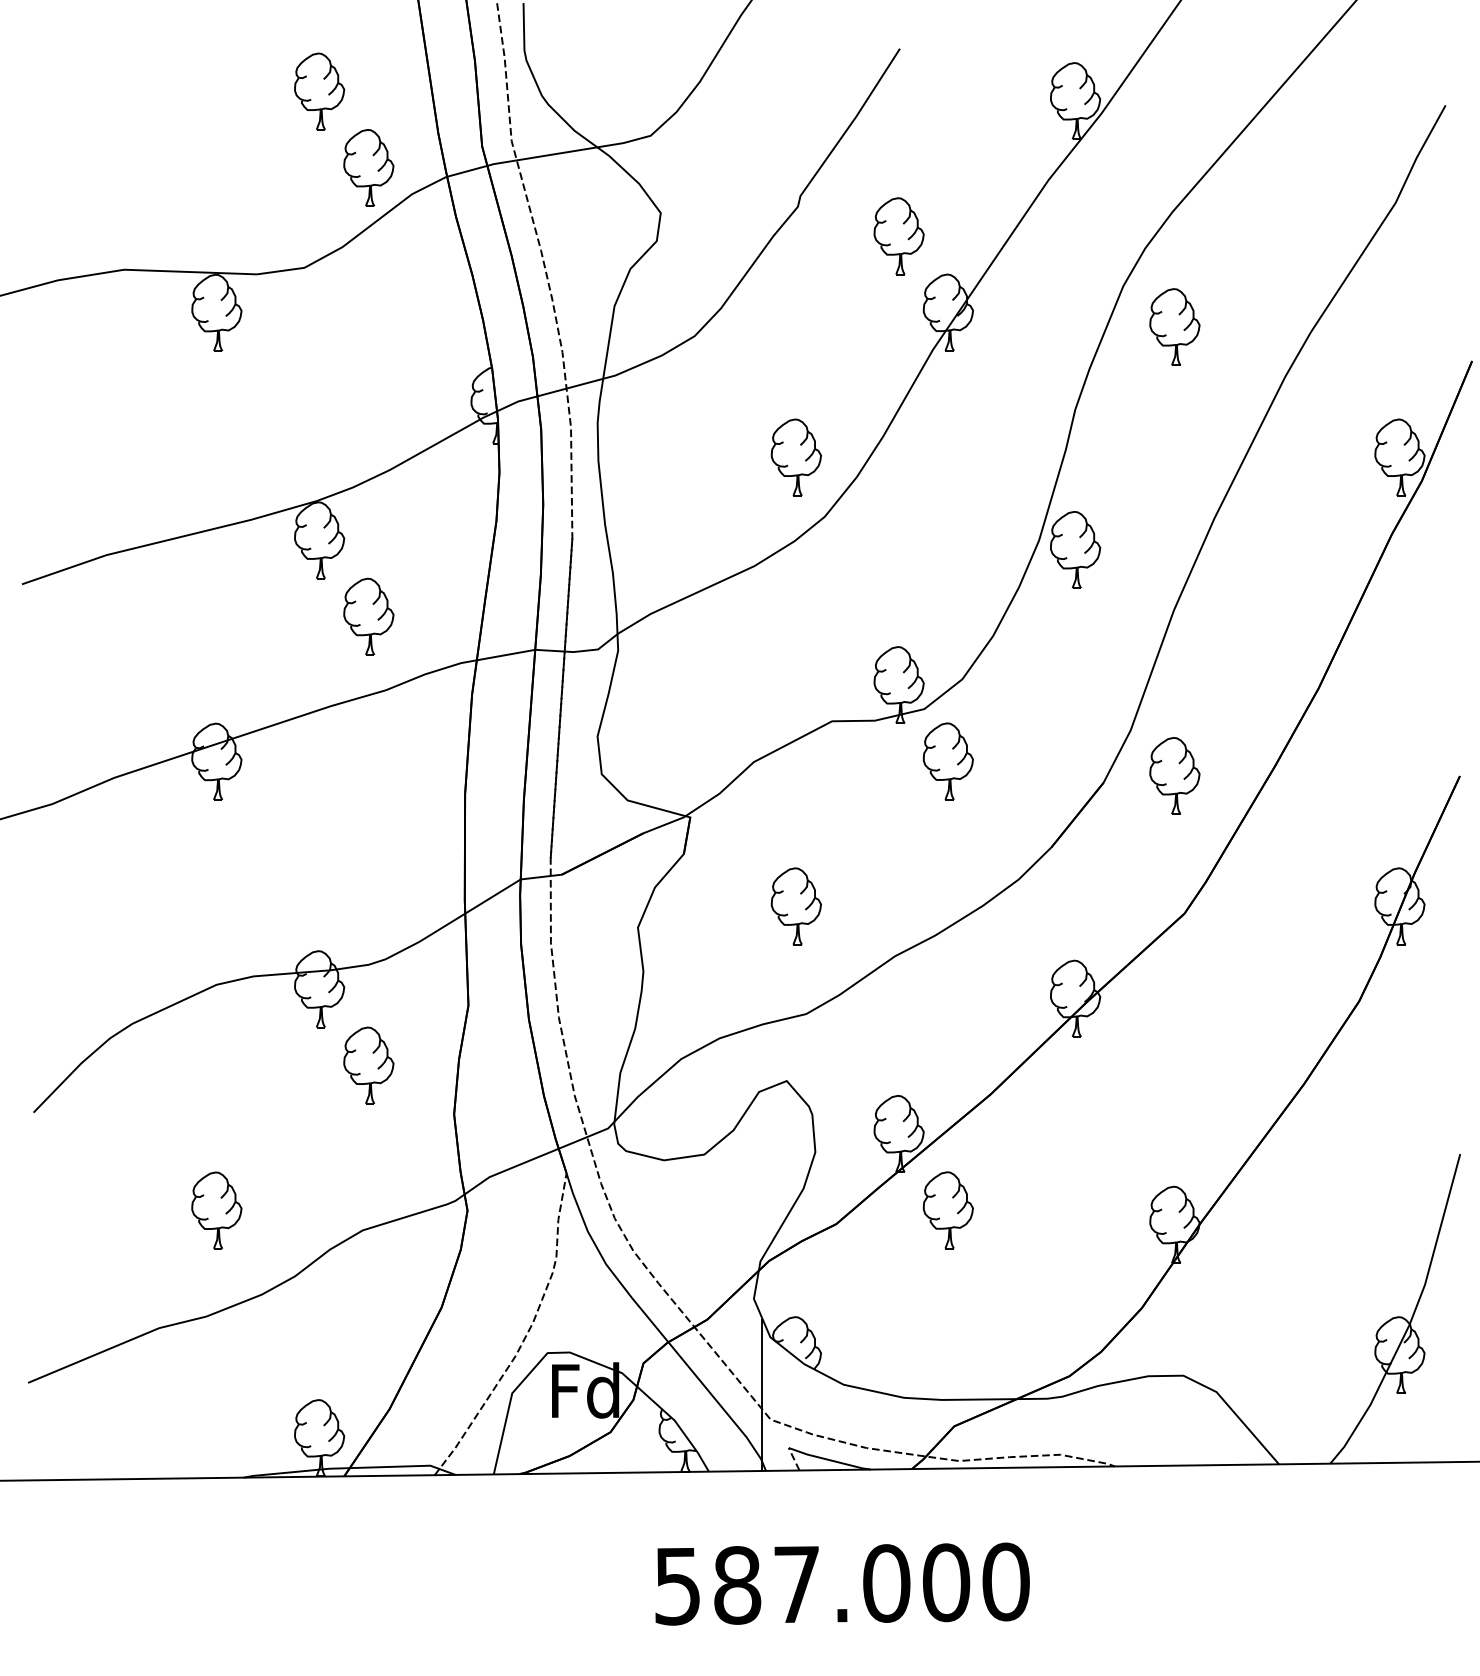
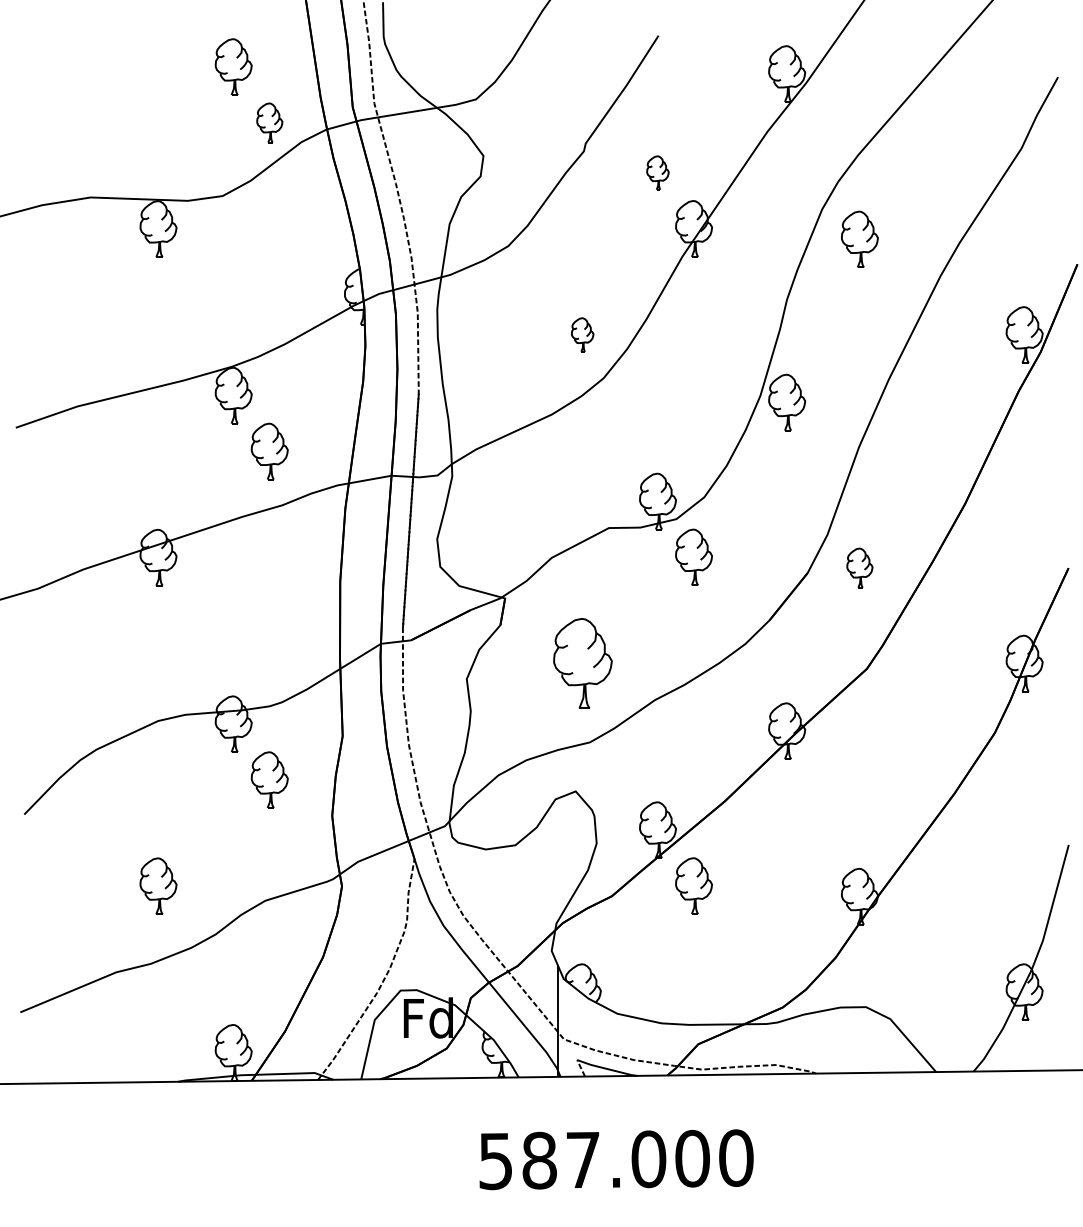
part: (368, 167) -> (269, 122), size x0.7
part: (898, 236) -> (657, 173), size x0.6
part: (795, 457) -> (582, 334), size x0.6
part: (1174, 775) -> (859, 567), size x0.7
part: (795, 906) -> (582, 663), size x1.6

